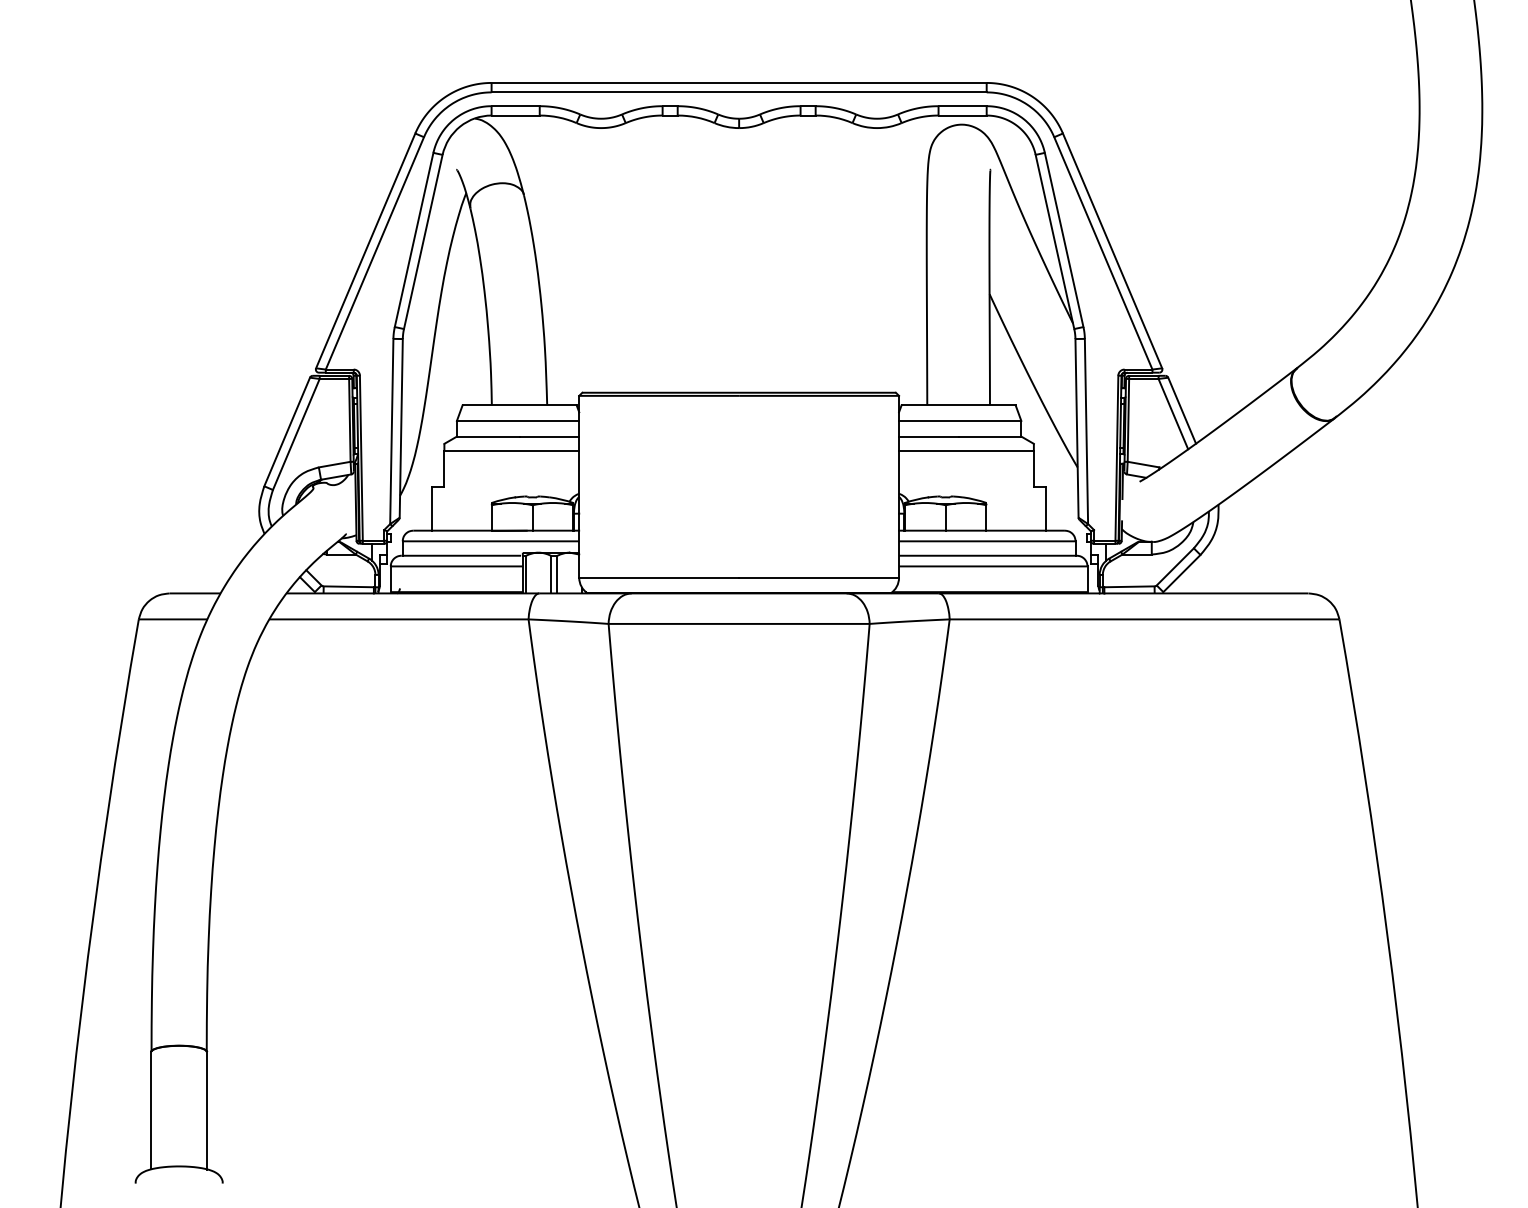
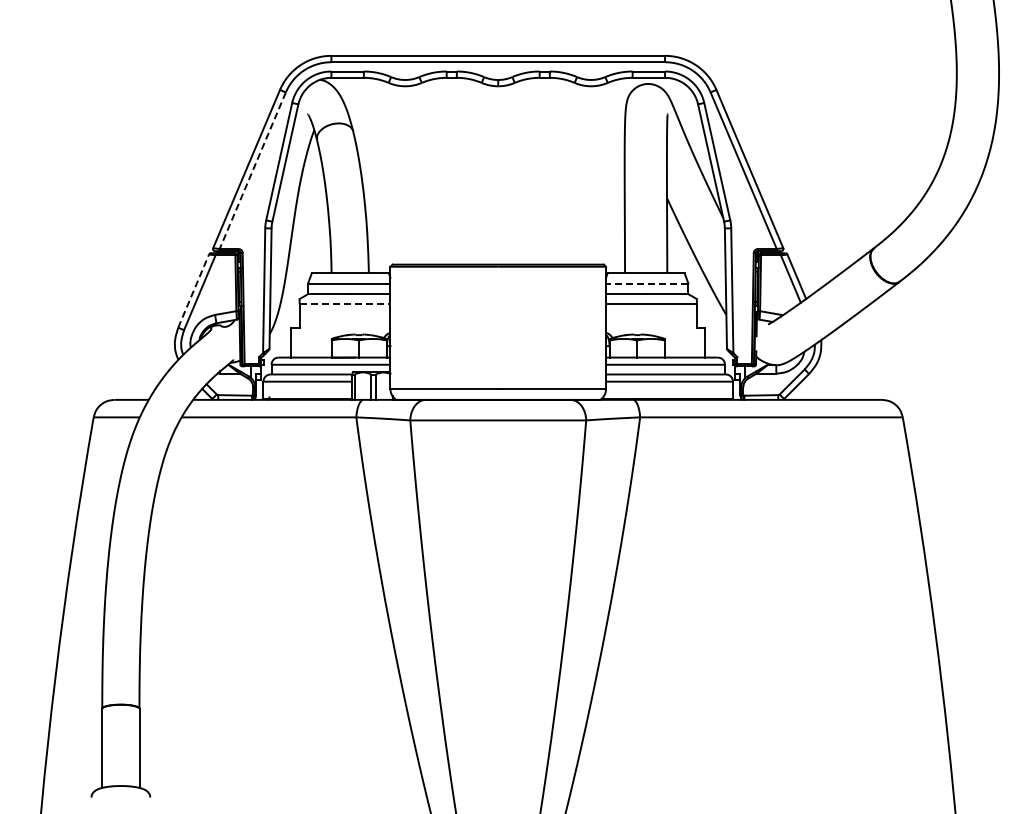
line: (374, 253) -> (252, 170), solid -> dashed
line: (959, 420) -> (646, 283), solid -> dashed
line: (286, 432) -> (193, 291), solid -> dashed
line: (512, 450) -> (345, 303), solid -> dashed

